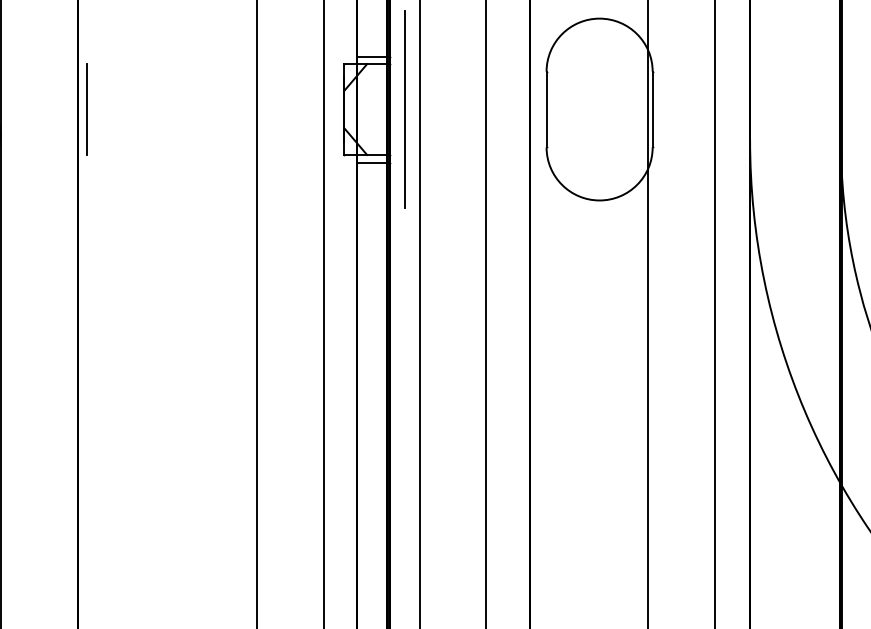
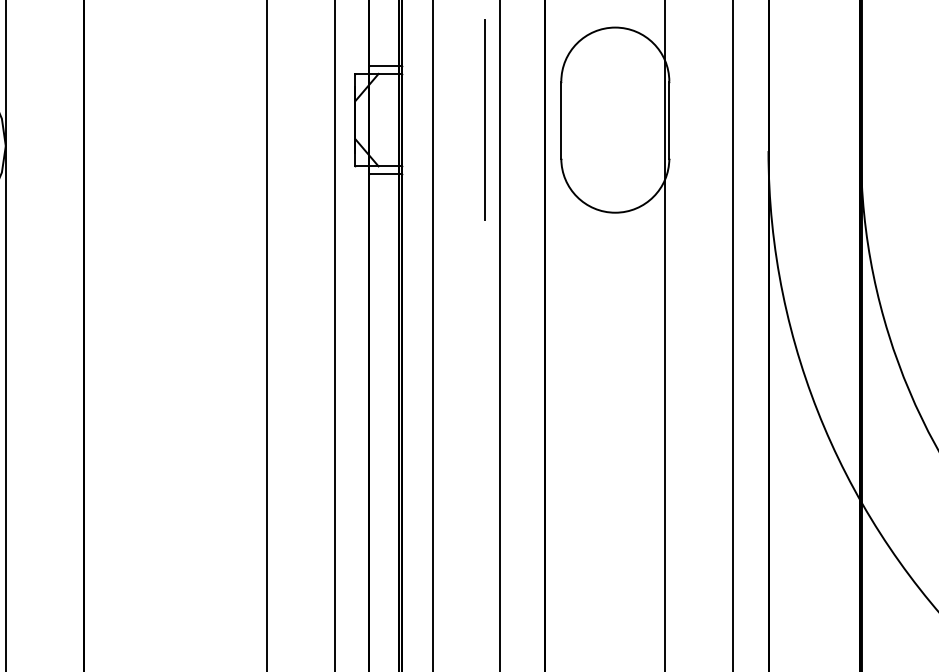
line: (87, 108) -> (93, 119), removed
line: (404, 108) -> (484, 119), moved

